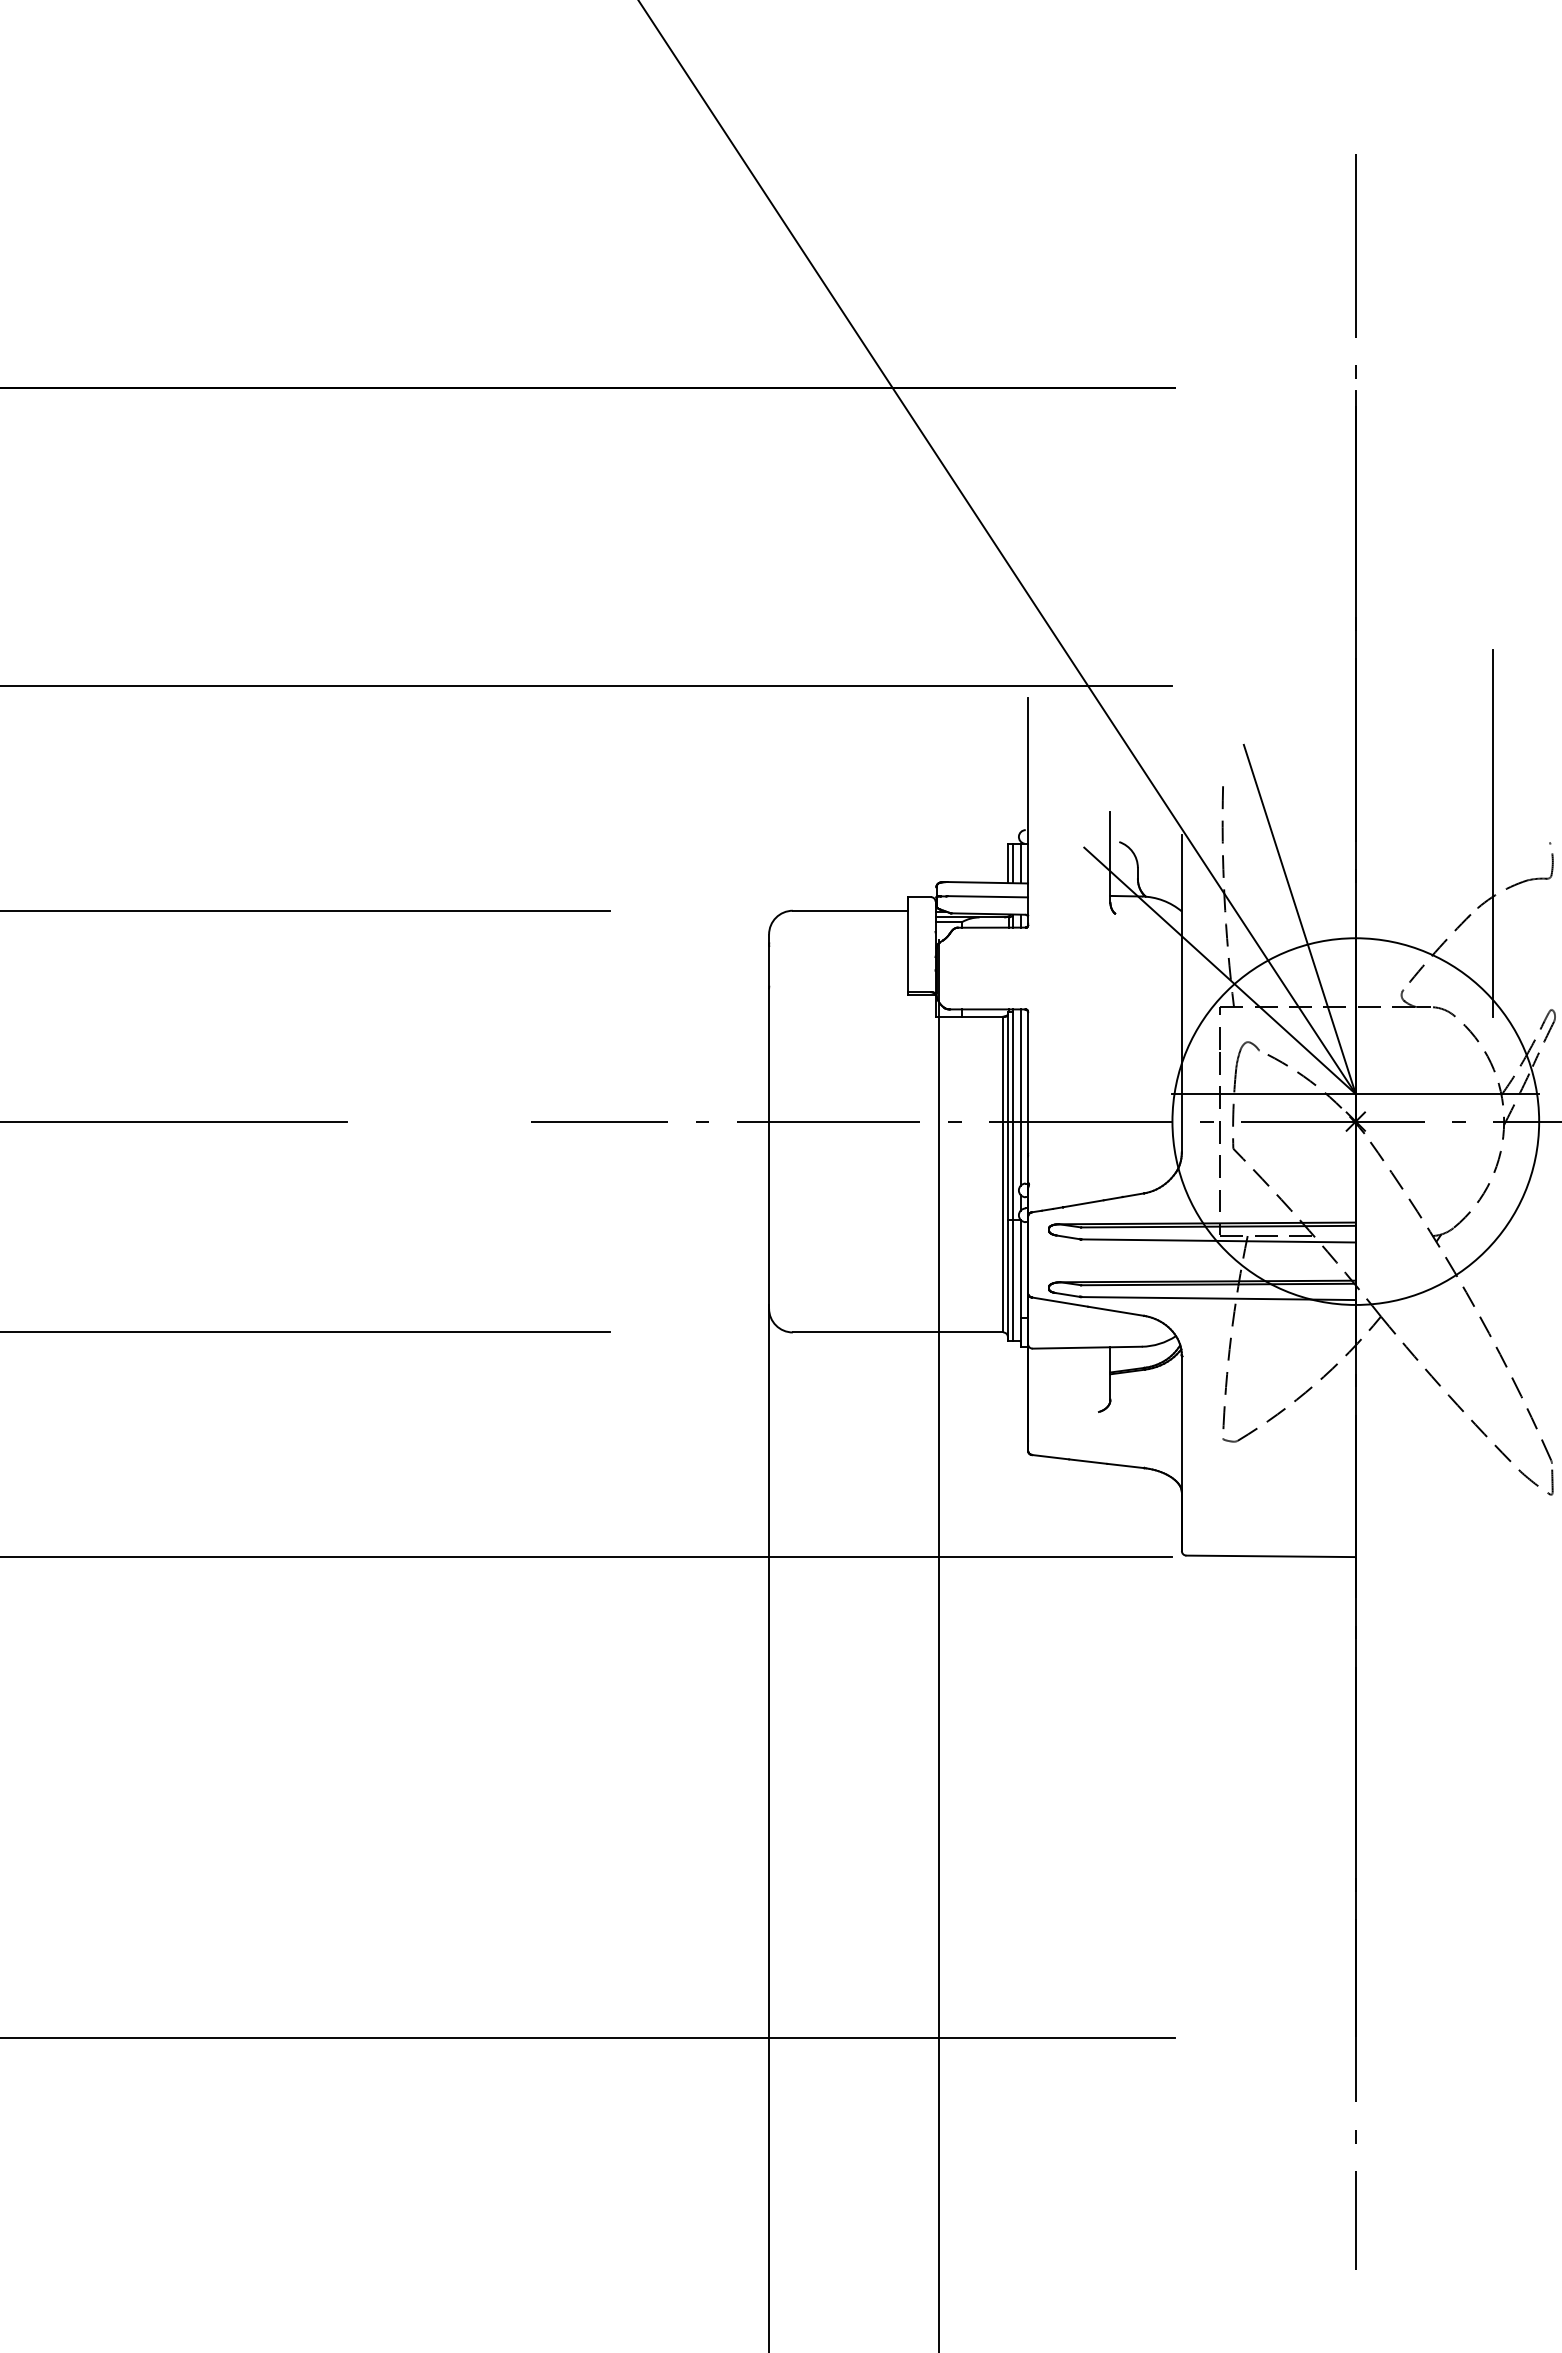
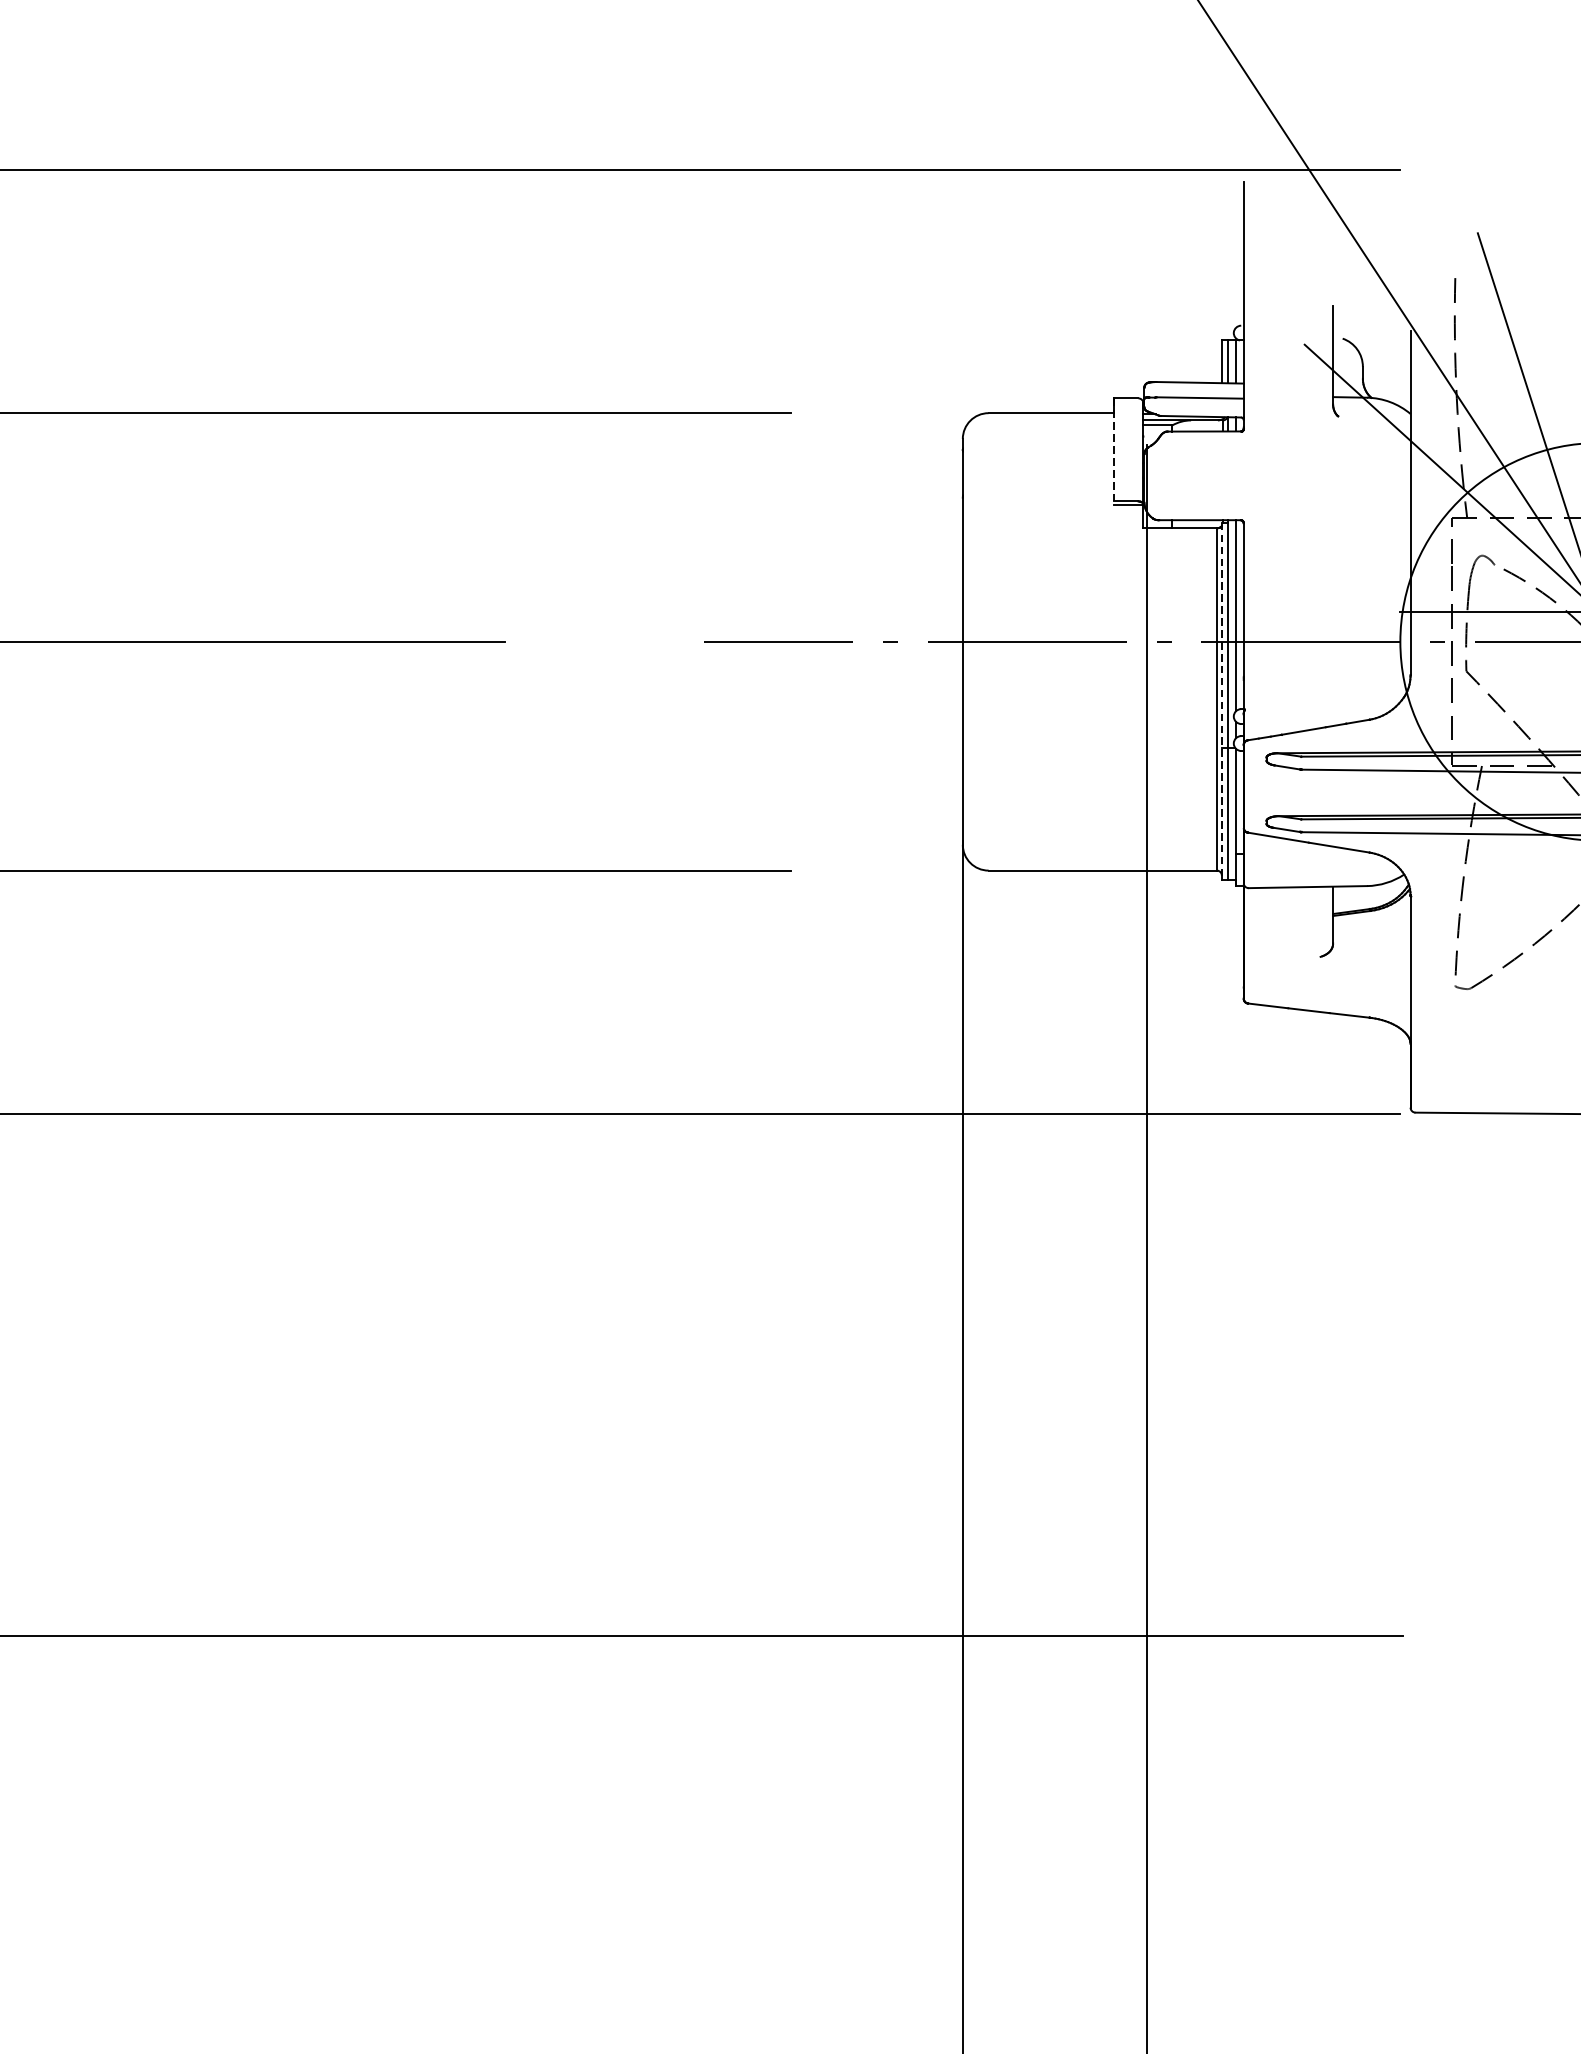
line: (908, 946) -> (1114, 451), solid -> dashed
line: (1007, 1176) -> (1221, 701), solid -> dashed

